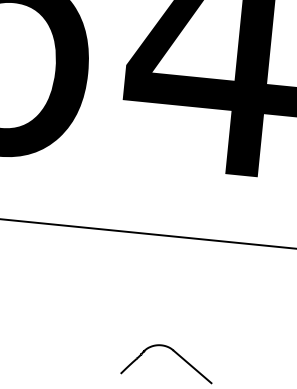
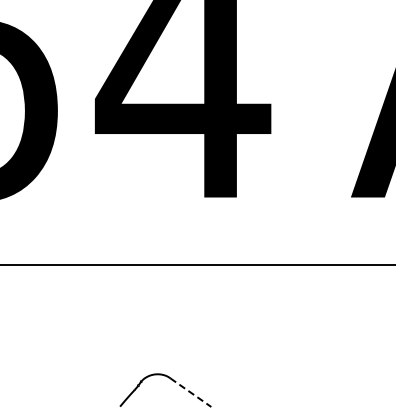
line: (192, 366) -> (190, 392), solid -> dashed

